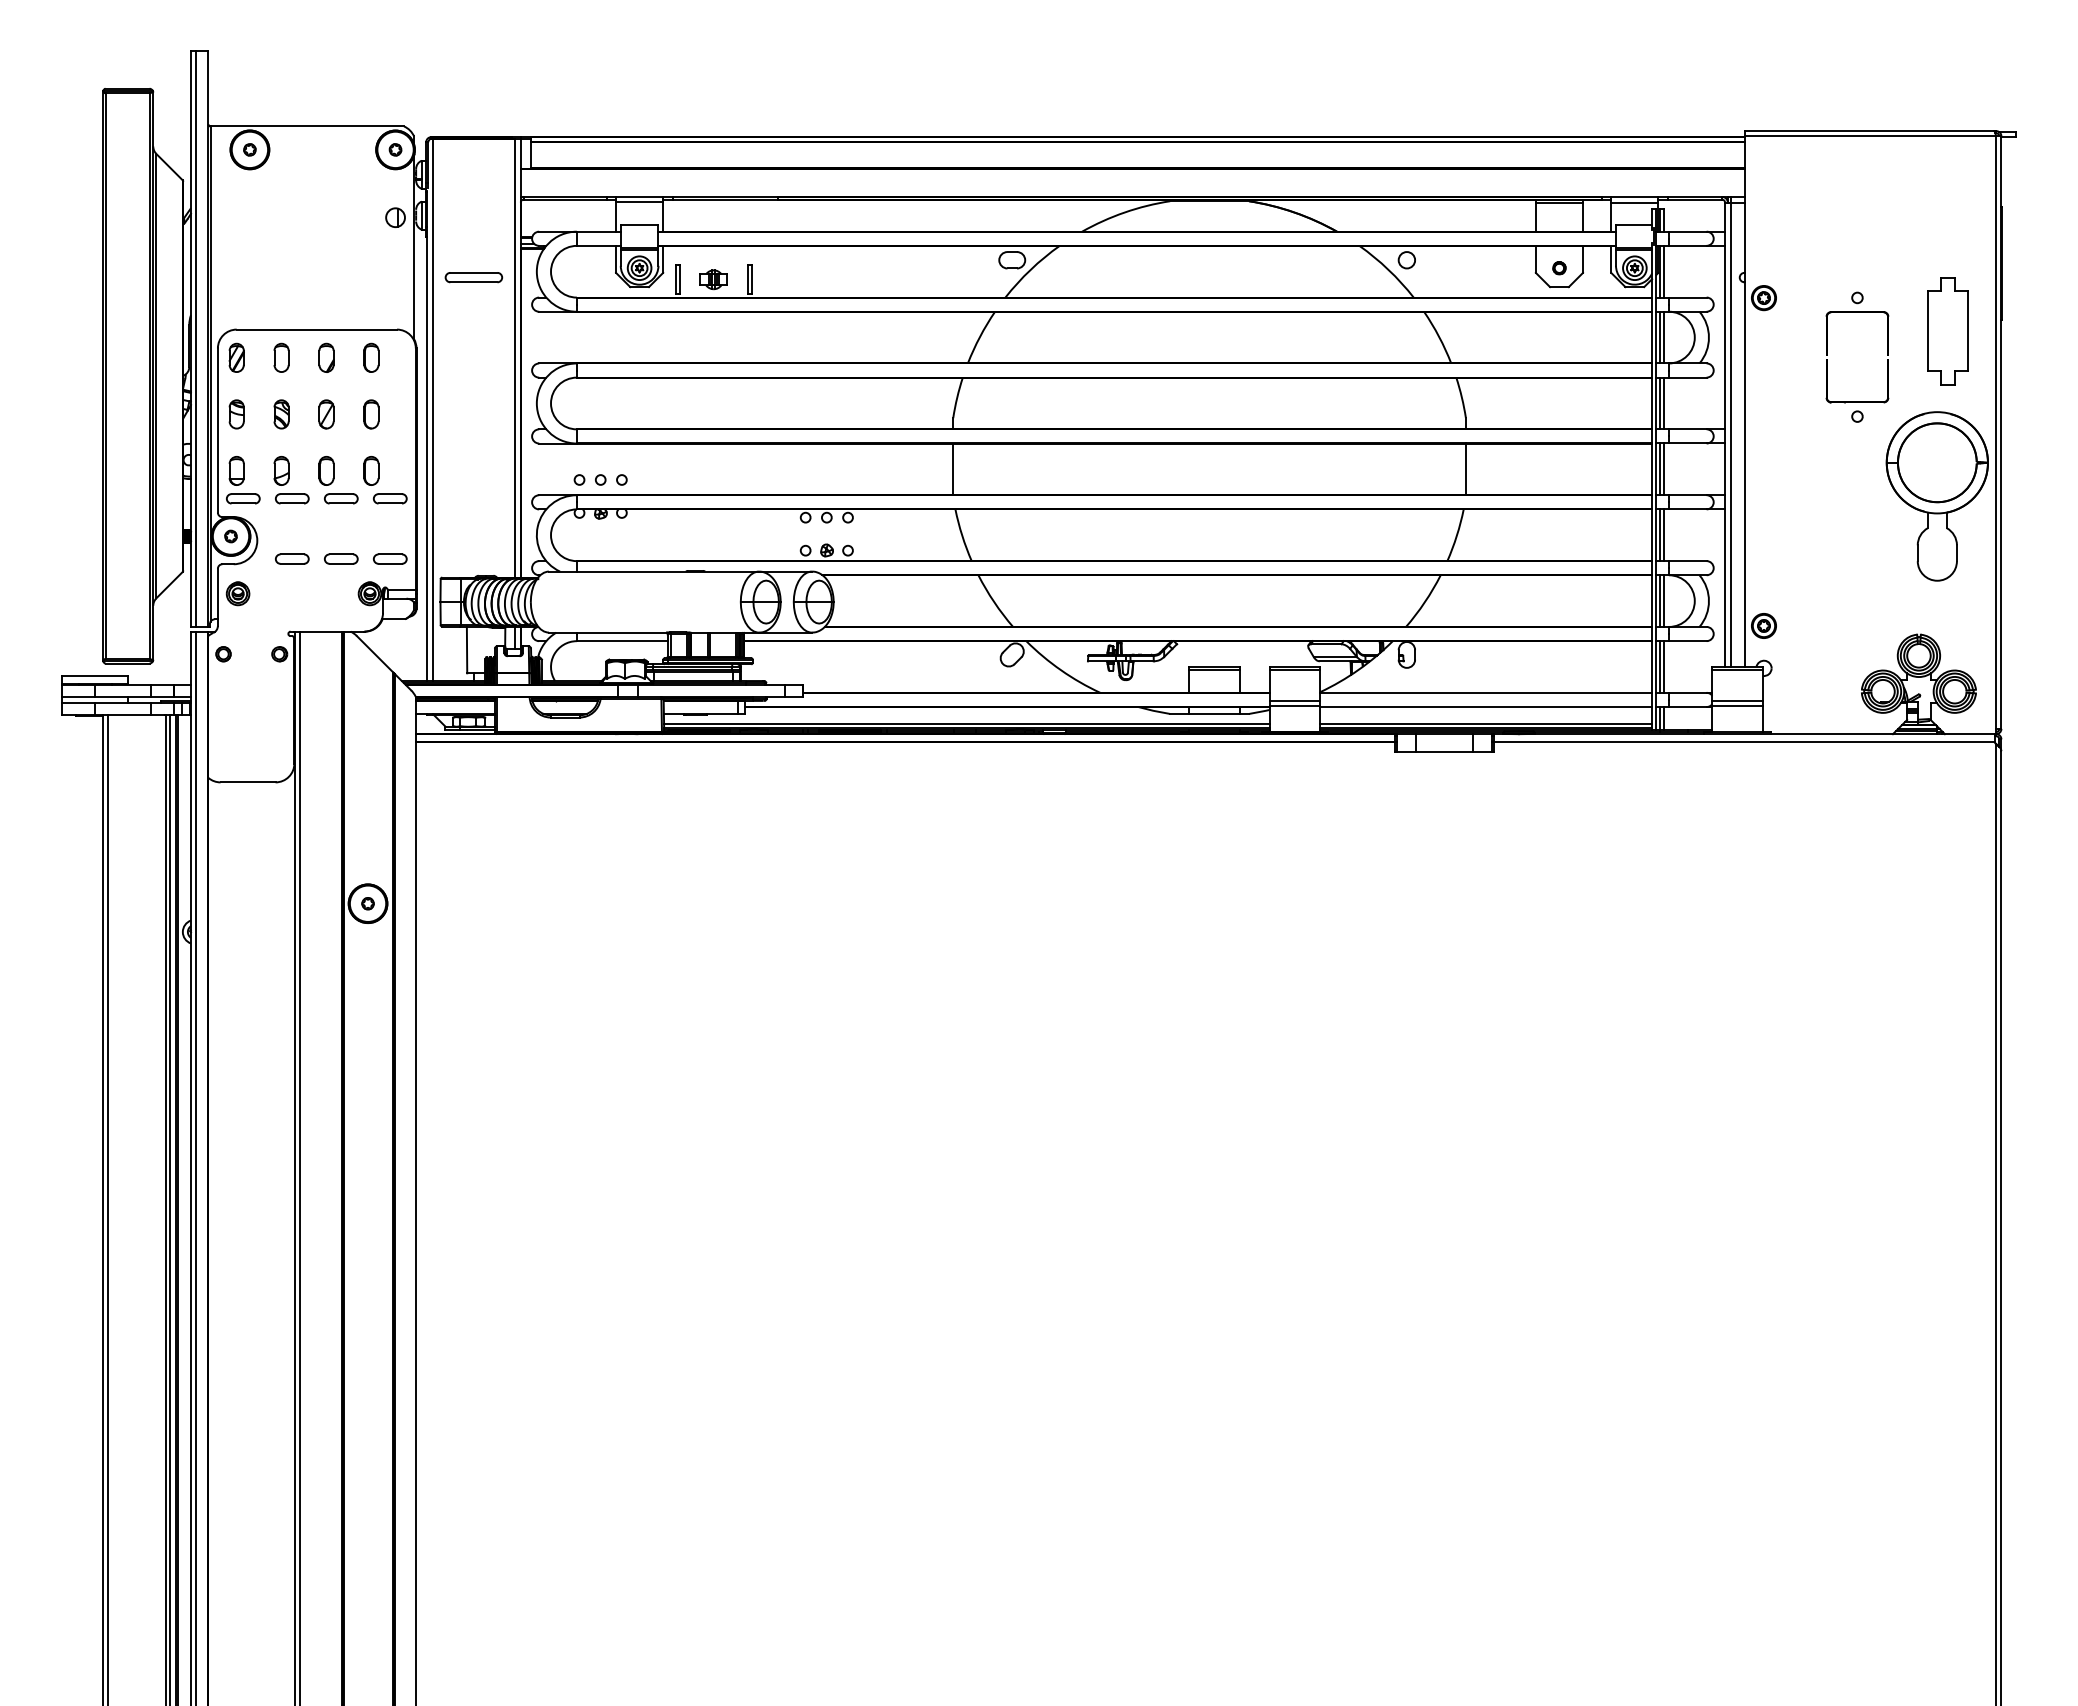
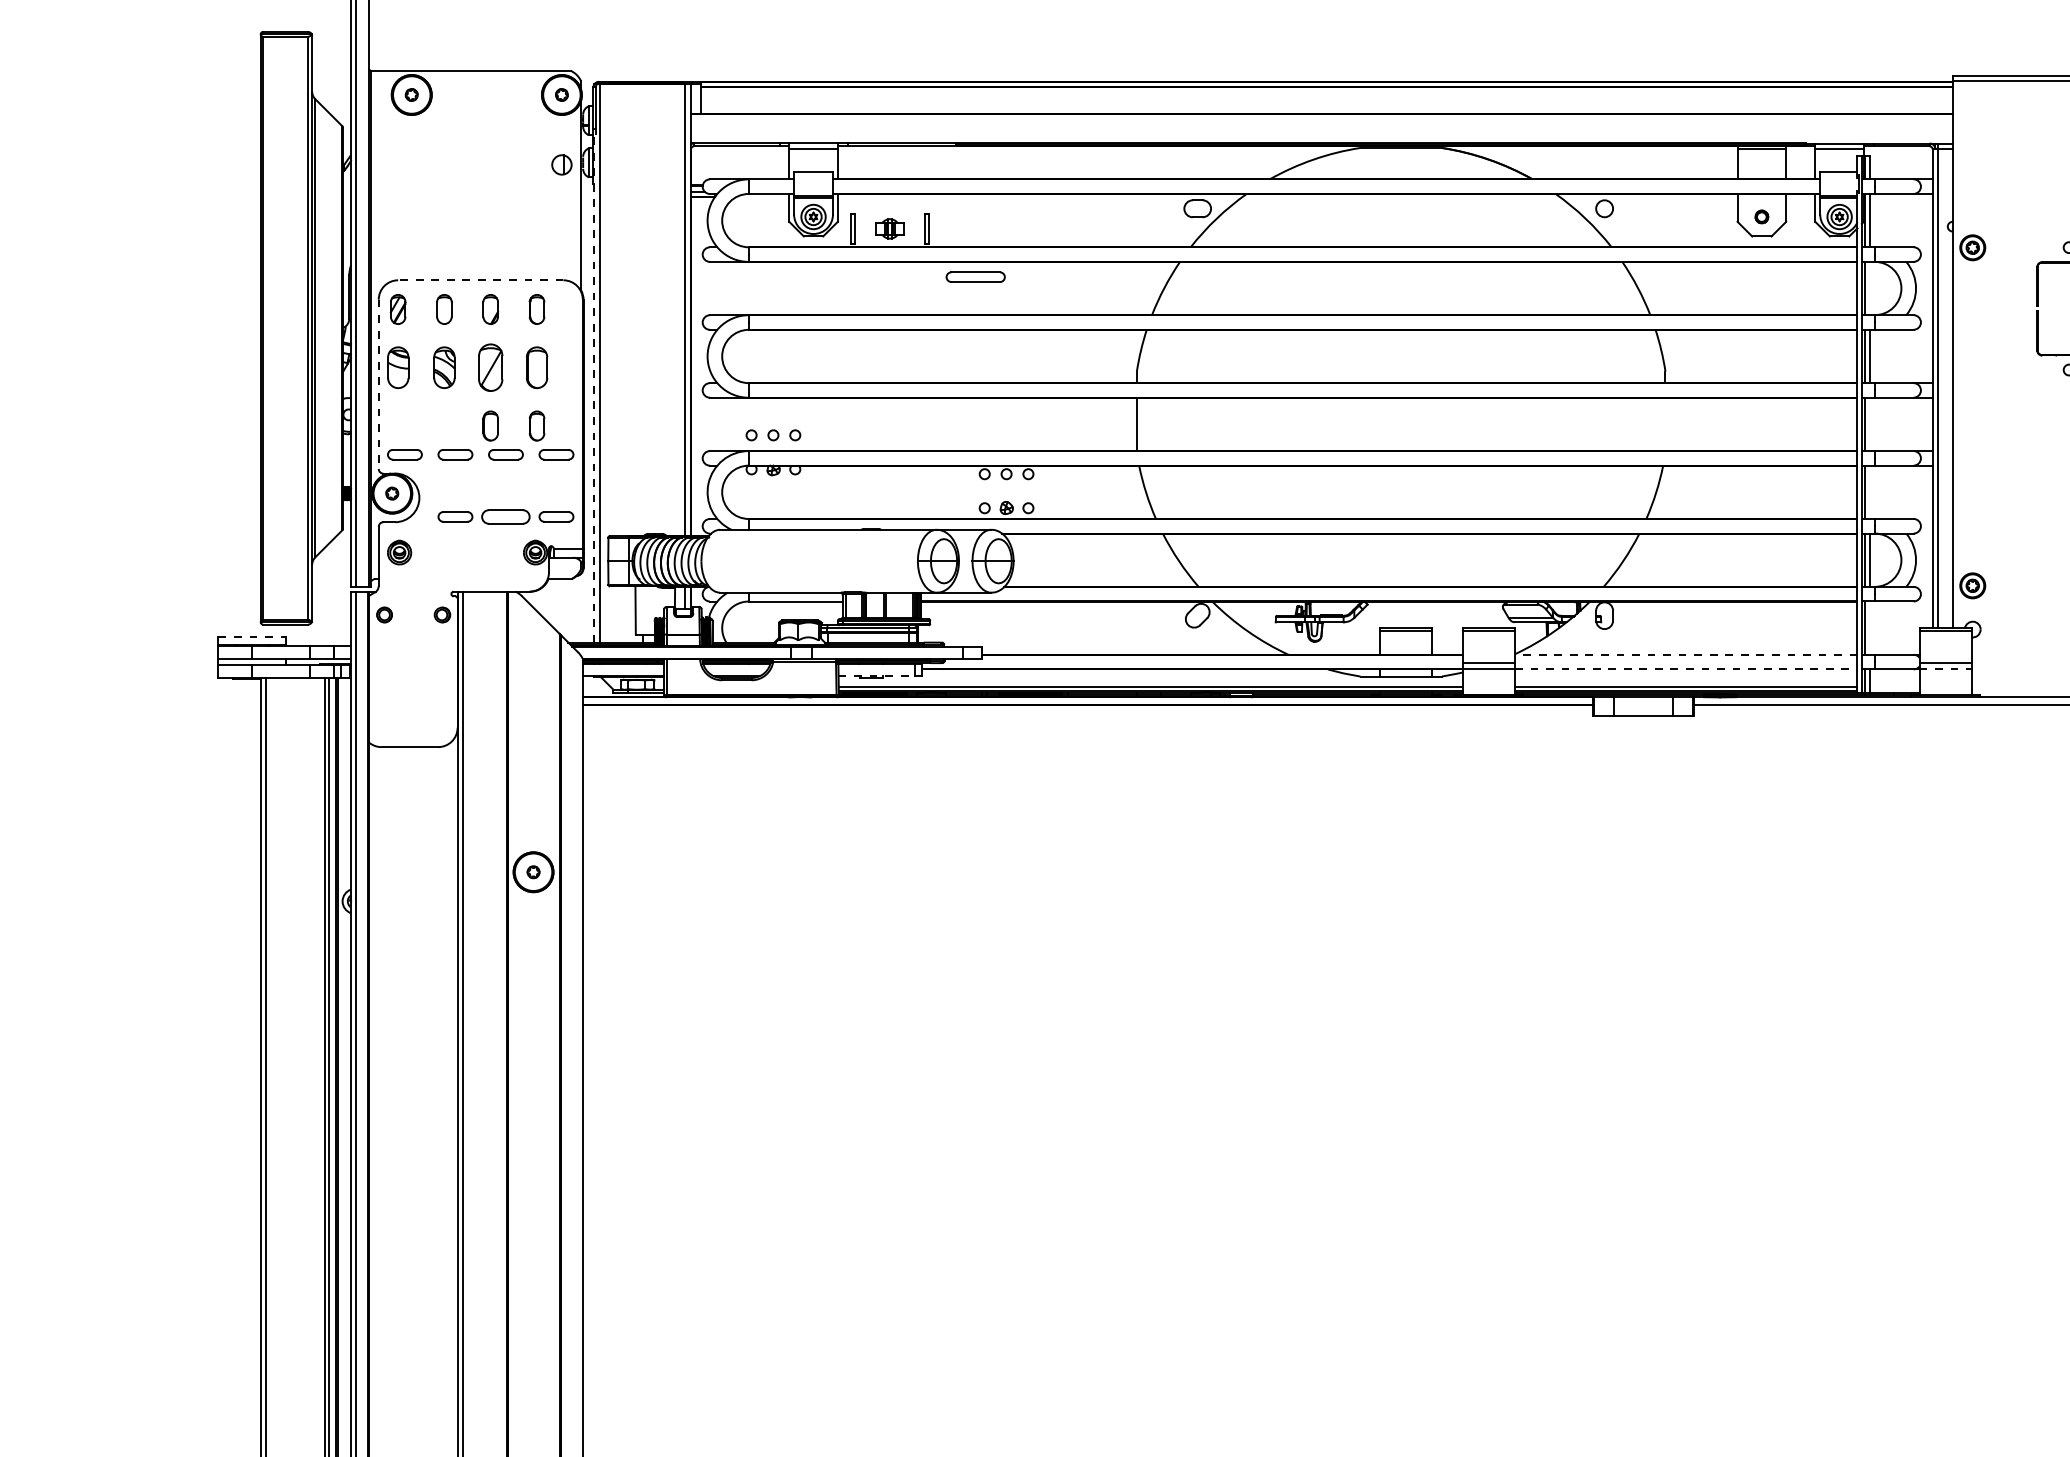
part: (473, 277) -> (975, 277), moved
line: (316, 329) -> (480, 280), solid -> dashed
line: (1663, 337) -> (1869, 288), removed
part: (236, 414) -> (397, 367), size x1.4
part: (281, 414) -> (444, 367), size x1.4
part: (326, 414) -> (490, 367), size x1.6
part: (371, 414) -> (537, 367), size x1.4
line: (217, 431) -> (378, 385), solid -> dashed
line: (427, 436) -> (594, 390), solid -> dashed
line: (1465, 469) -> (1665, 424), removed
line: (1663, 469) -> (1869, 424), removed
part: (236, 470) -> (397, 425), removed
part: (281, 470) -> (444, 425), removed
line: (1663, 535) -> (1869, 492), removed
part: (341, 558) -> (506, 516), size x1.4
line: (1663, 666) -> (1869, 627), removed
line: (95, 675) -> (252, 636), solid -> dashed
line: (1485, 692) -> (1685, 654), solid -> dashed
line: (1738, 706) -> (1946, 668), solid -> dashed
line: (1486, 707) -> (1686, 669), solid -> dashed
line: (700, 713) -> (876, 676), solid -> dashed

